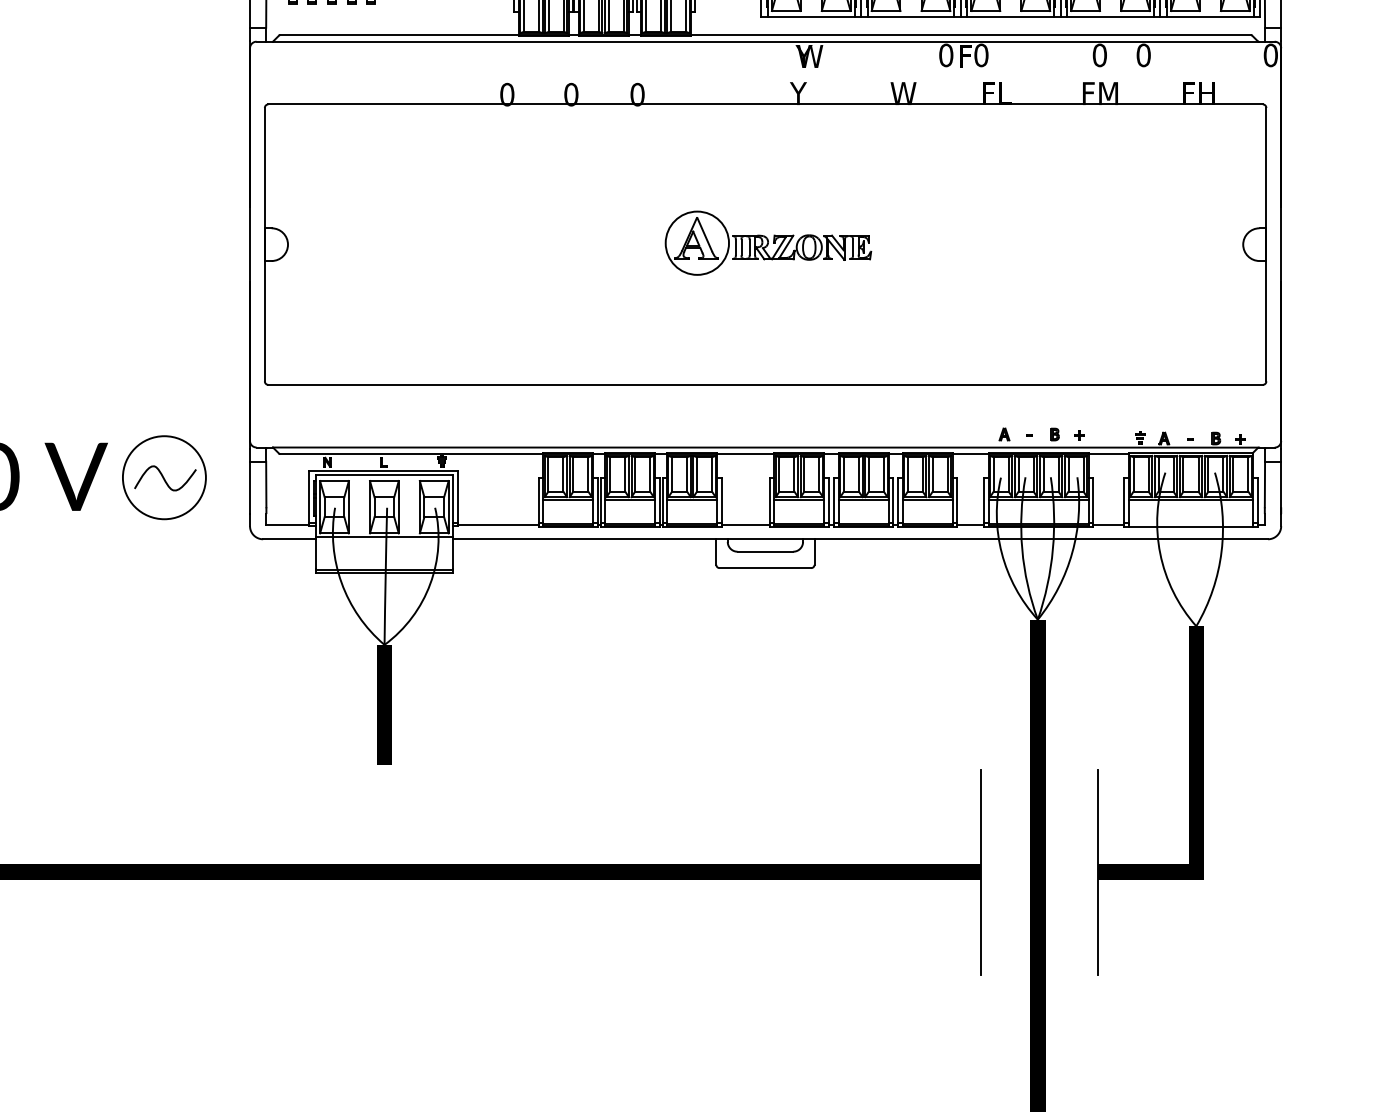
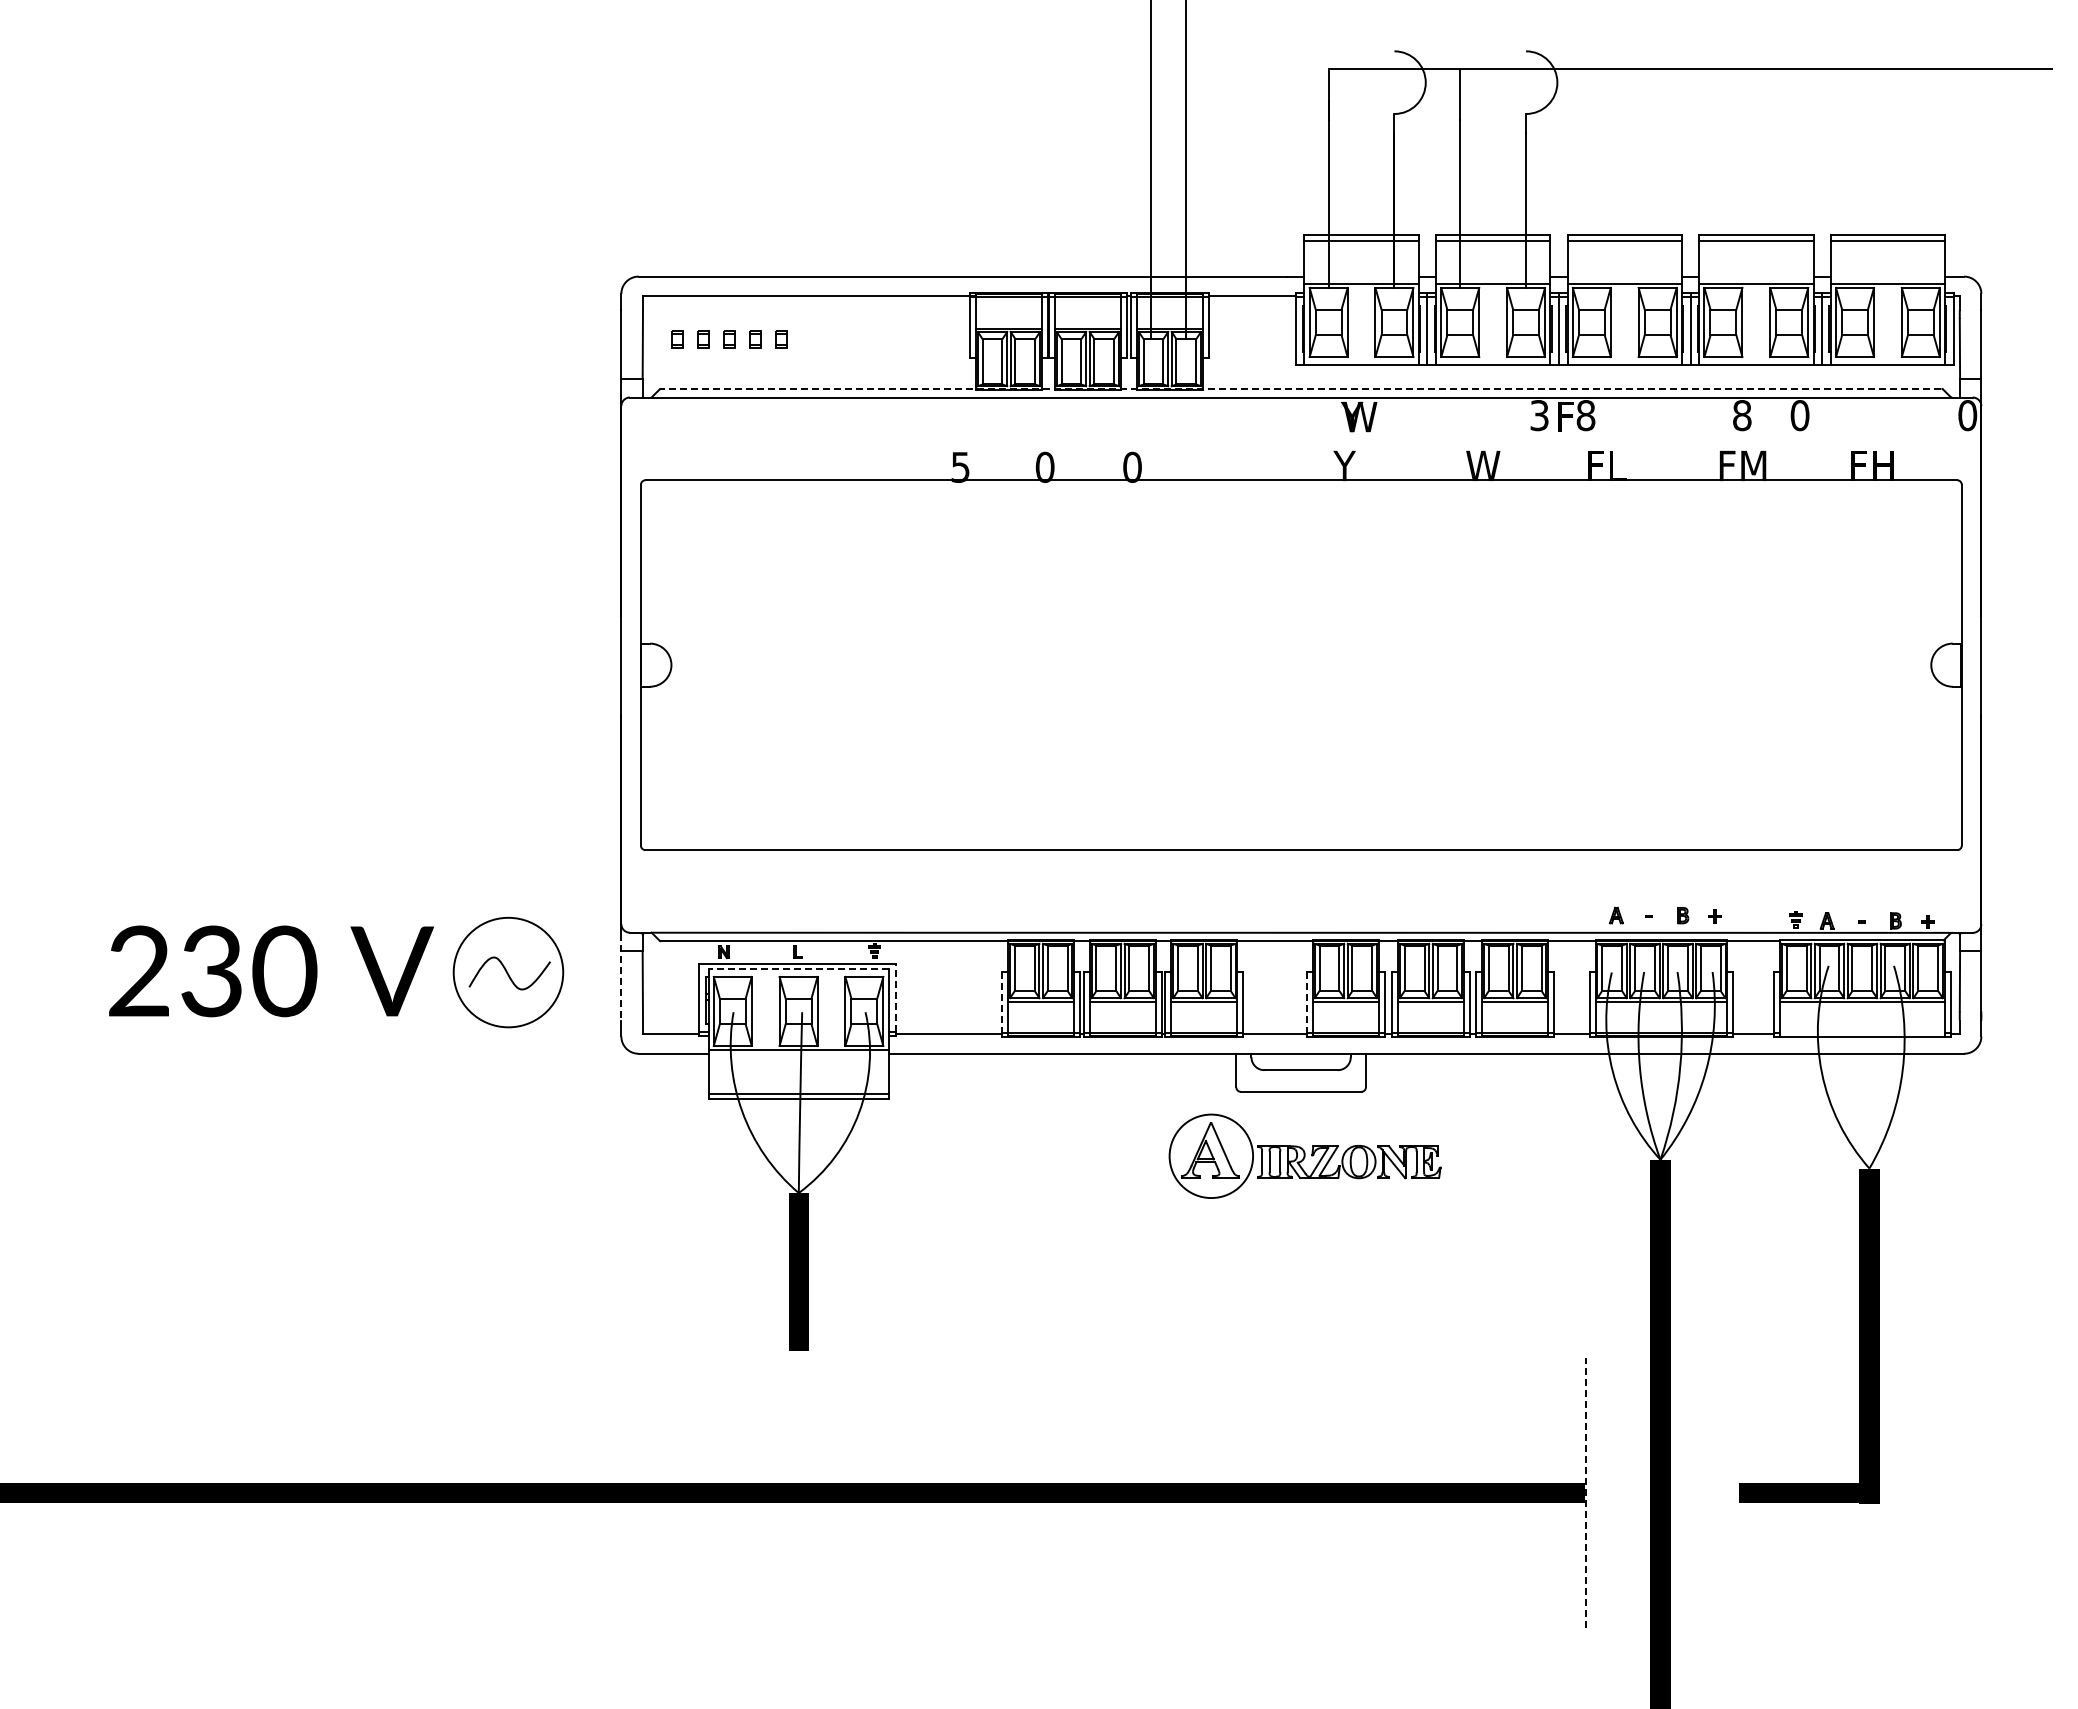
line: (764, 34) -> (1300, 388), solid -> dashed
text: (946, 55) -> (1539, 415), 0 -> 3
text: (981, 55) -> (1585, 415), 0 -> 8
text: (1100, 55) -> (1742, 415), 0 -> 8
text: (507, 94) -> (960, 466), 0 -> 5
part: (767, 242) -> (1304, 1155), moved
line: (384, 475) -> (798, 969), solid -> dashed
line: (250, 481) -> (621, 977), solid -> dashed
line: (457, 496) -> (895, 997), solid -> dashed
line: (539, 501) -> (1002, 1003), solid -> dashed
line: (770, 501) -> (1307, 1003), solid -> dashed
line: (981, 871) -> (1585, 1492), solid -> dashed
line: (1097, 871) -> (1739, 1492), removed

